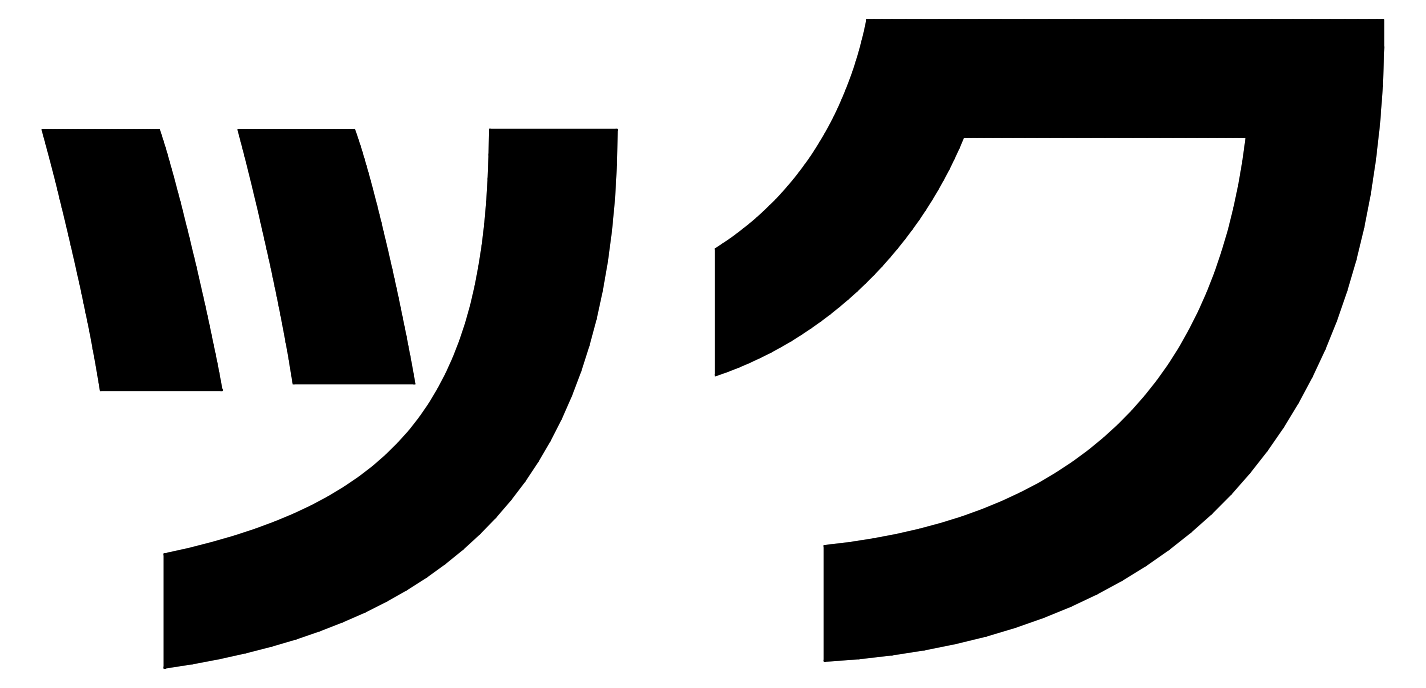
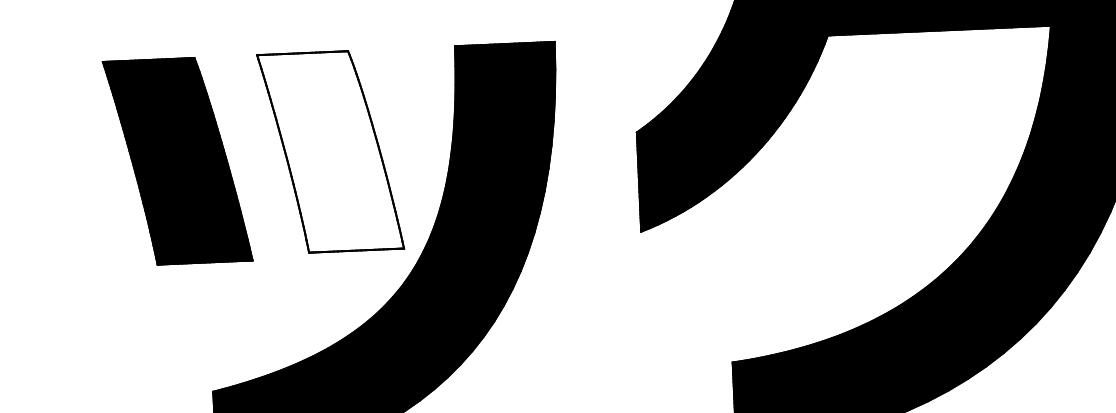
fill: (326, 256) -> (330, 151), removed

